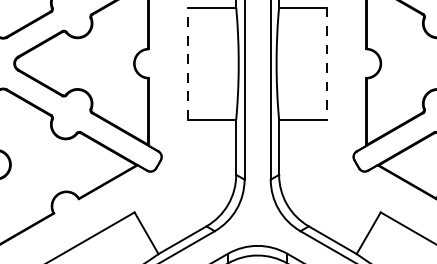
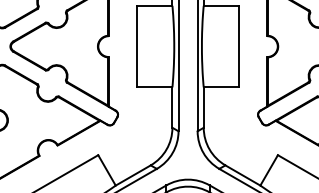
line: (188, 63) -> (137, 46), dashed -> solid
line: (326, 63) -> (238, 46), dashed -> solid

